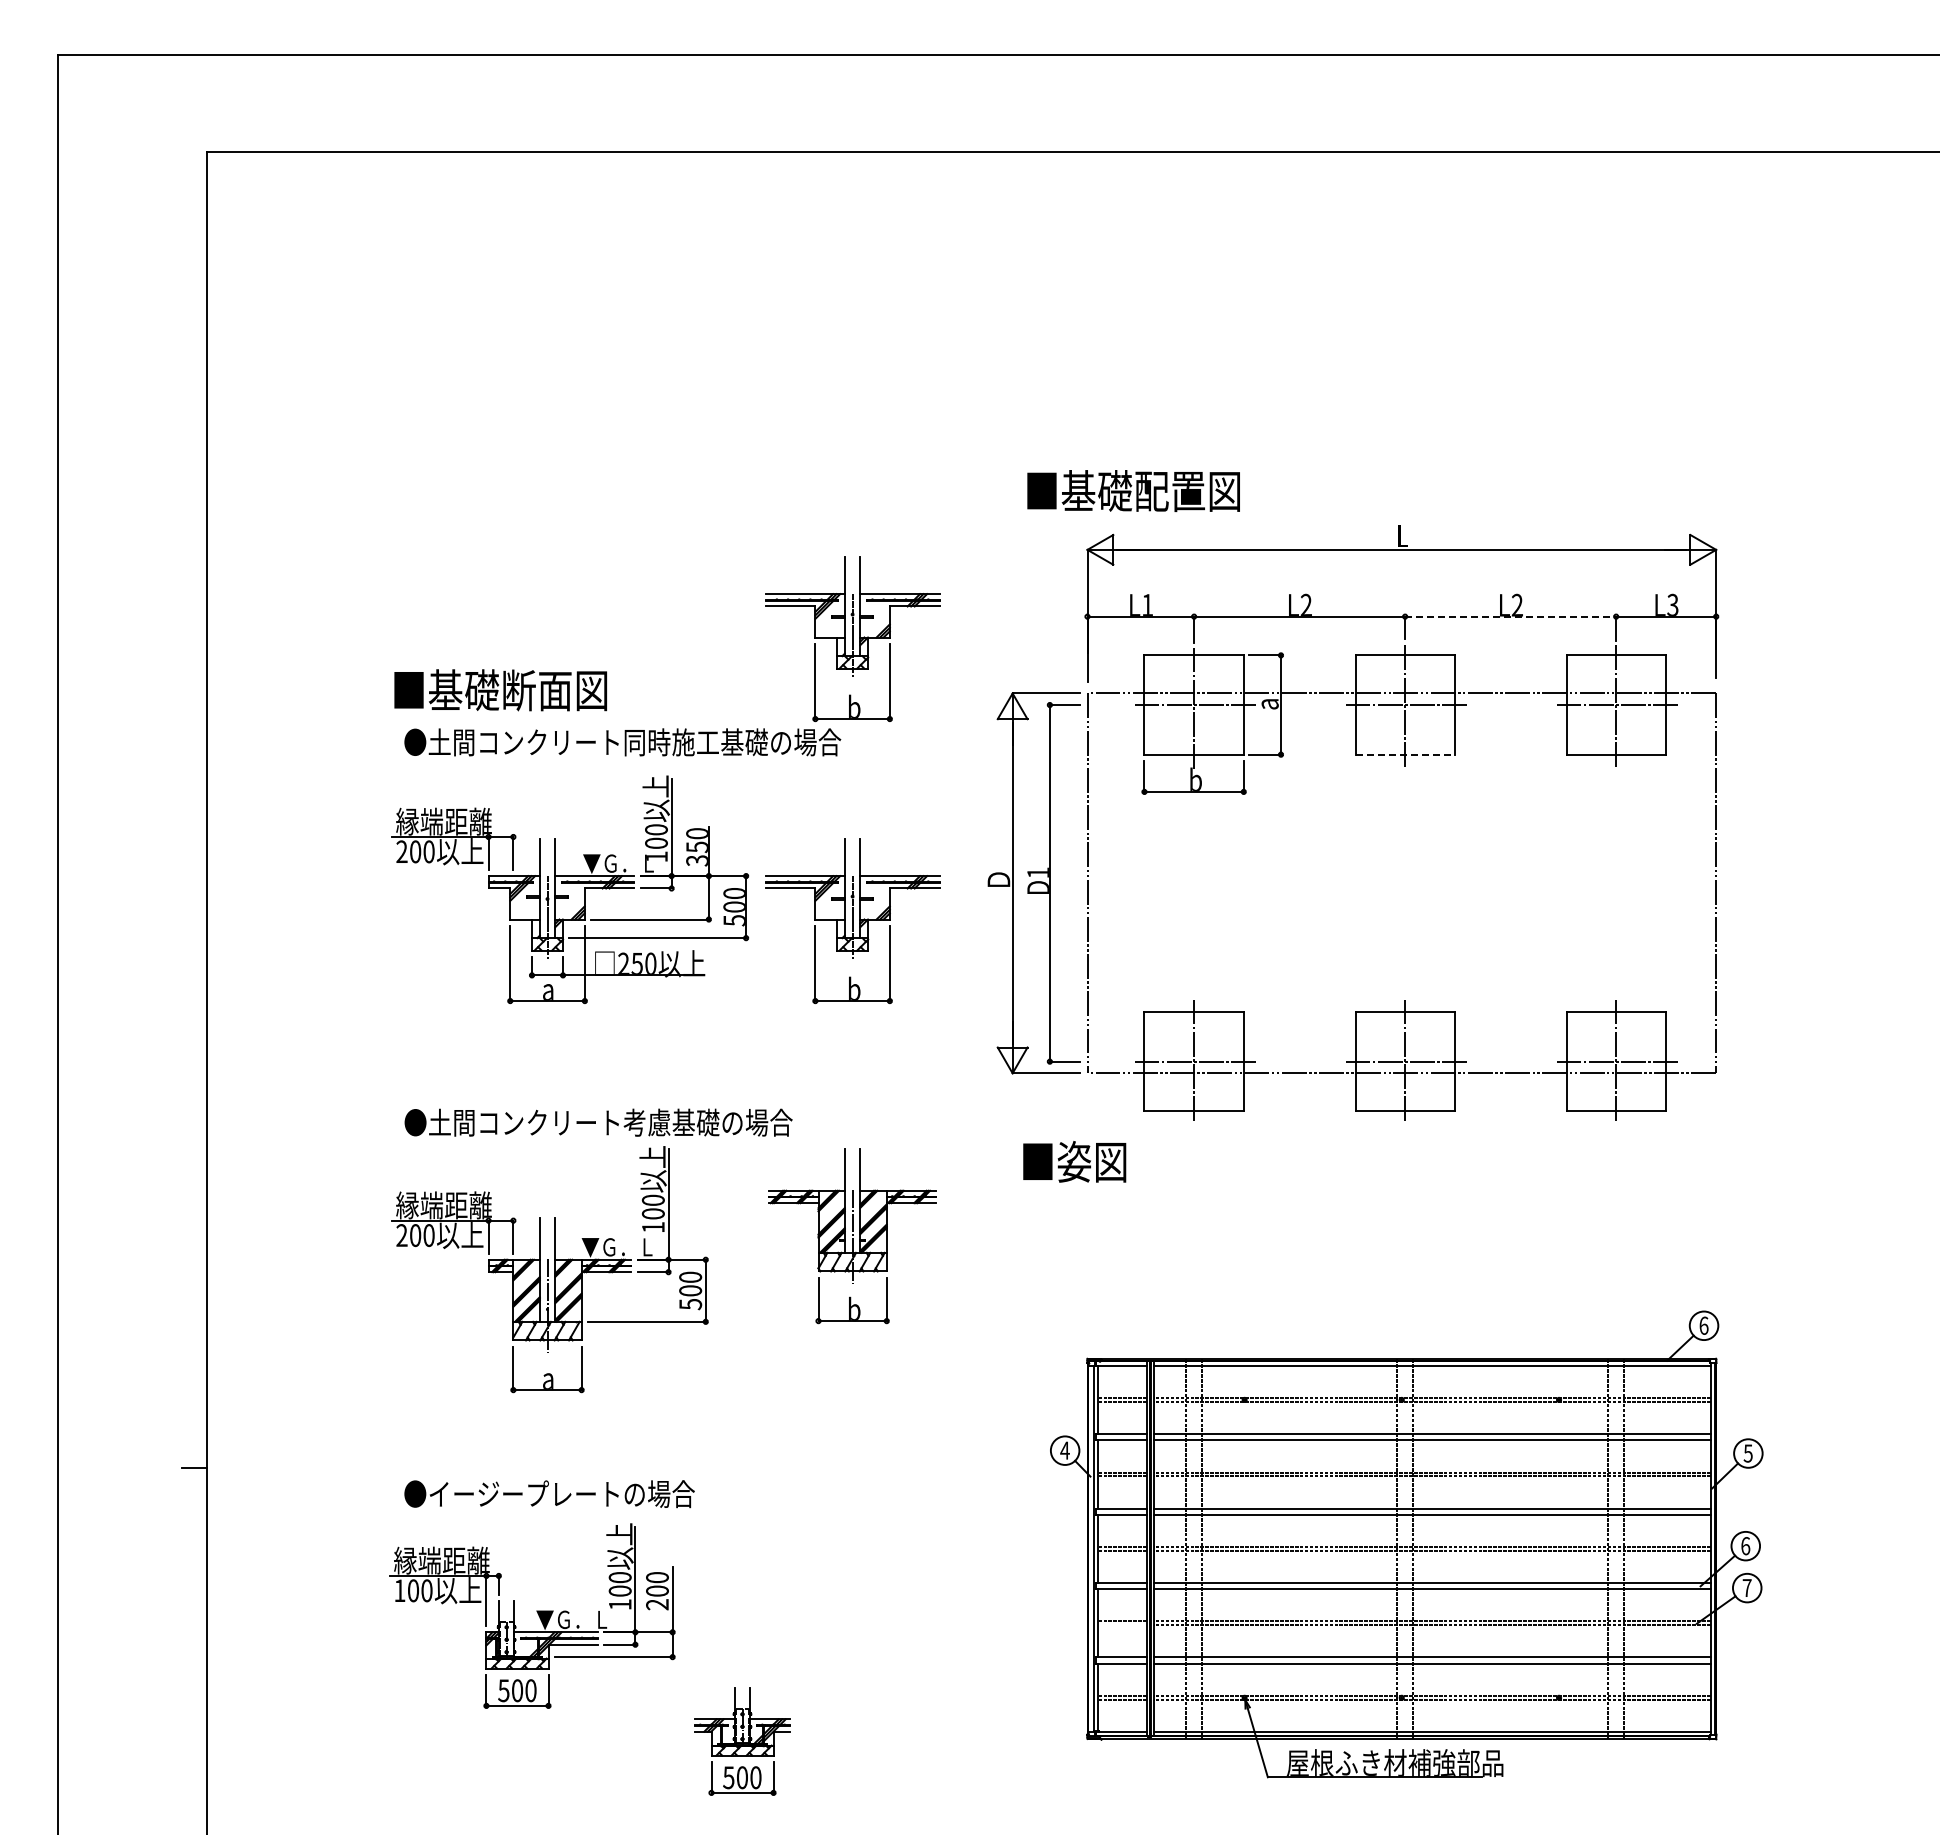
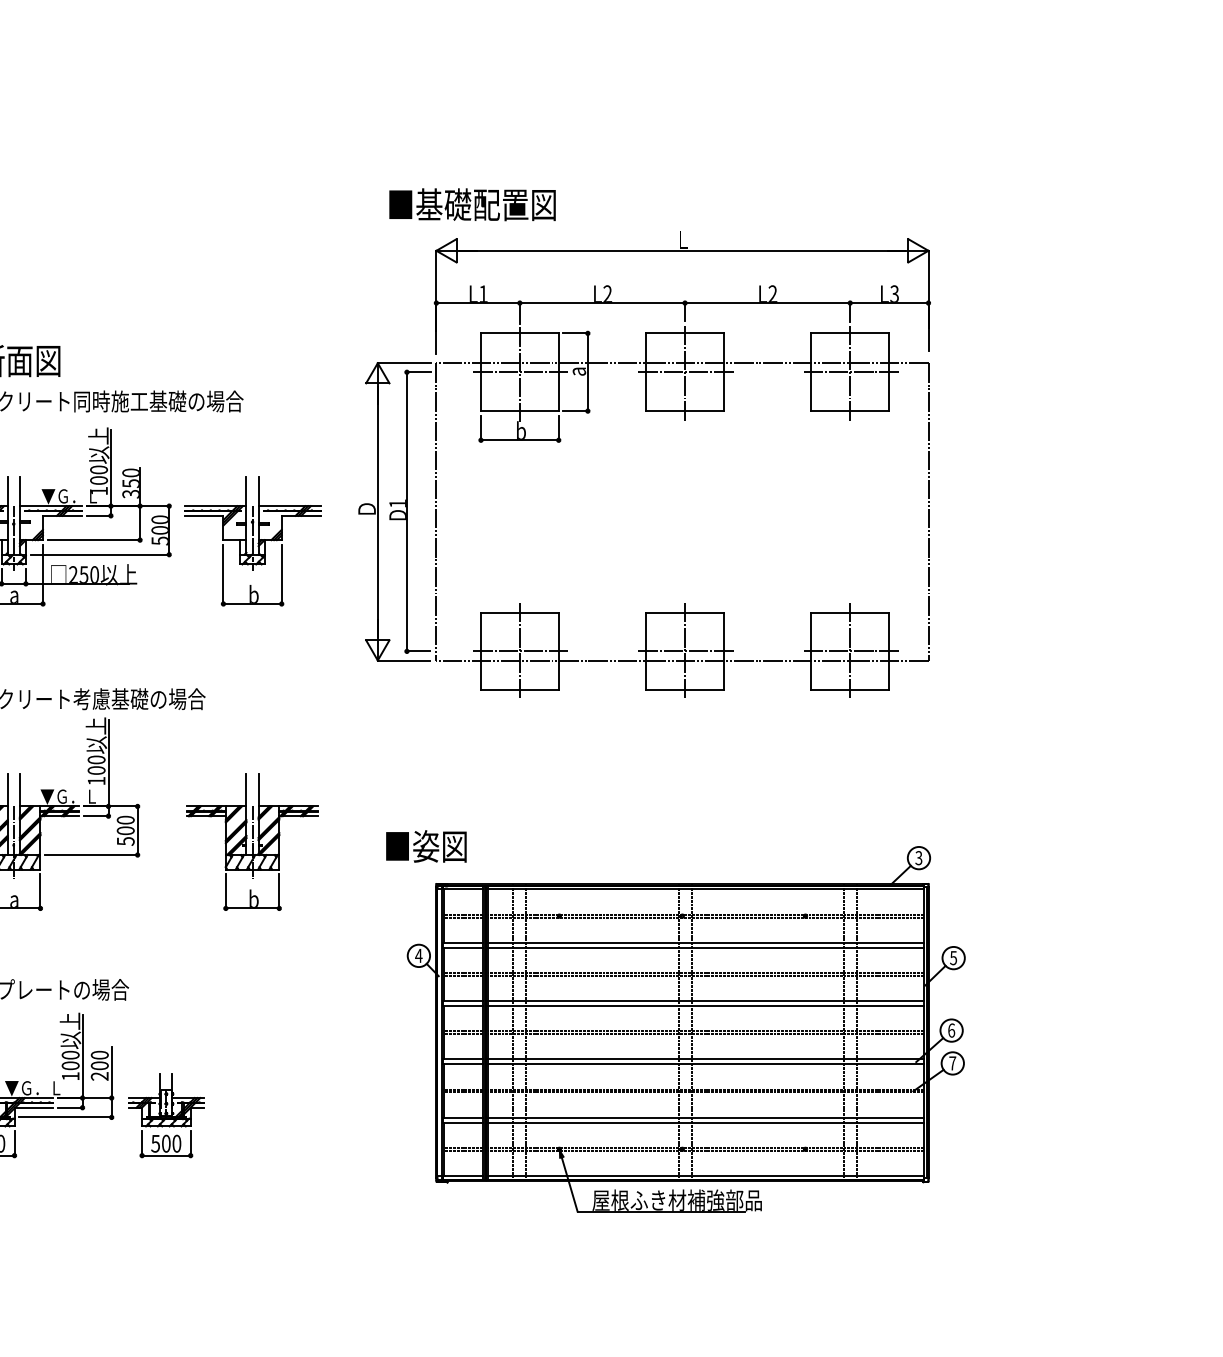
line: (1510, 616) -> (767, 302), dashed -> solid
part: (852, 639) -> (252, 320), removed
line: (1405, 754) -> (685, 410), dashed -> solid
text: (1074, 1161) -> (426, 846), moved
part: (852, 1236) -> (252, 842), moved
text: (1703, 1325) -> (918, 857), 6 -> 3
line: (1121, 1625) -> (463, 1092), added
part: (742, 1741) -> (166, 1115), moved

